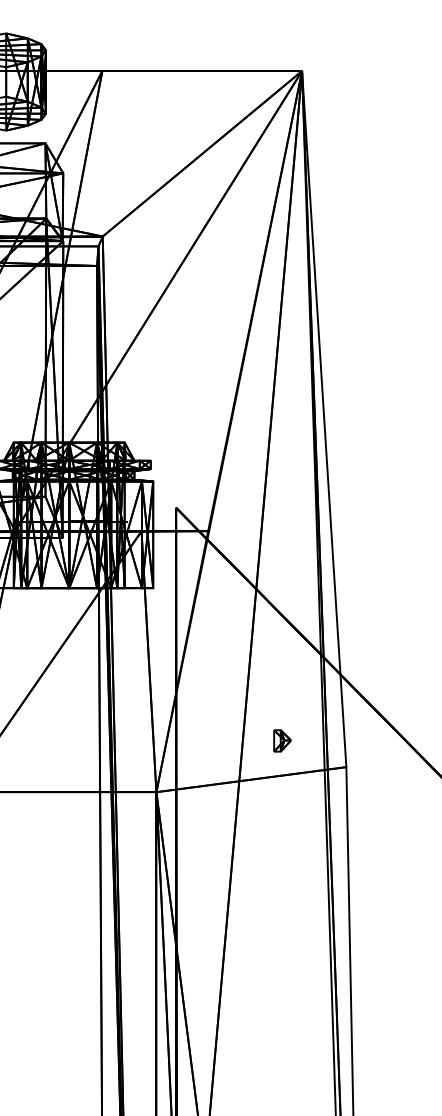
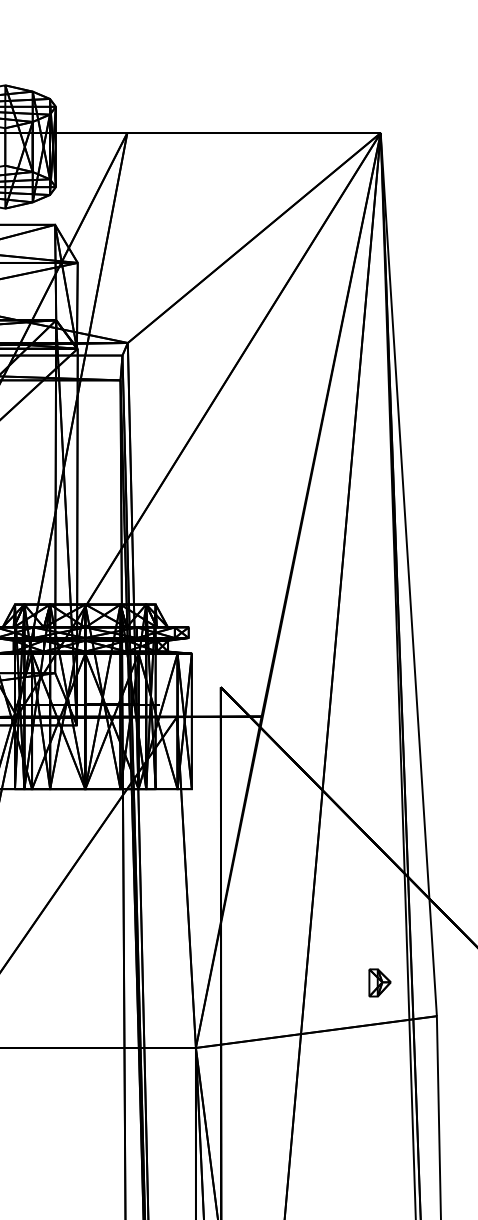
part: (282, 740) -> (379, 982), moved

